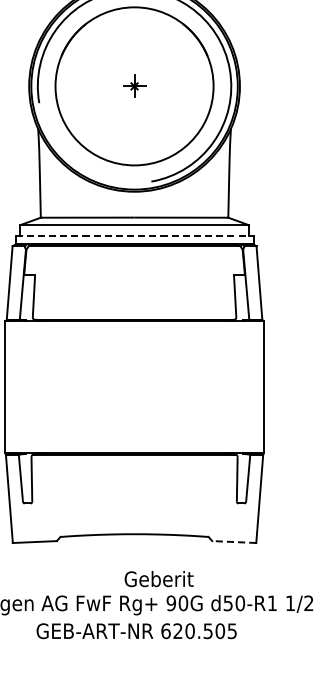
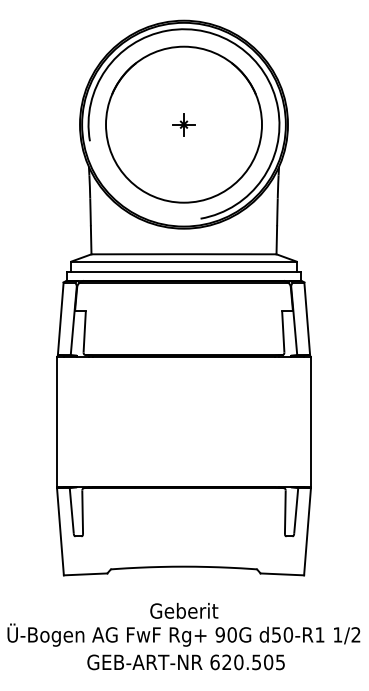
line: (135, 236) -> (184, 272), dashed -> solid
line: (234, 542) -> (282, 574), dashed -> solid
text: (159, 578) -> (184, 610), moved

